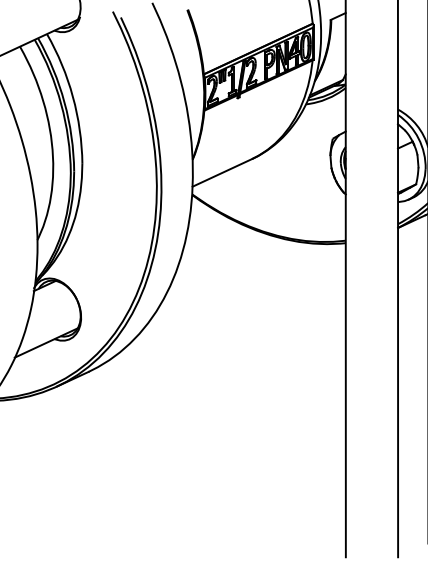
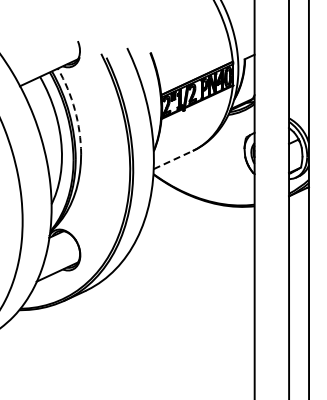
arc: (72, 96) -> (74, 109), solid -> dashed
line: (222, 173) -> (173, 160), solid -> dashed

